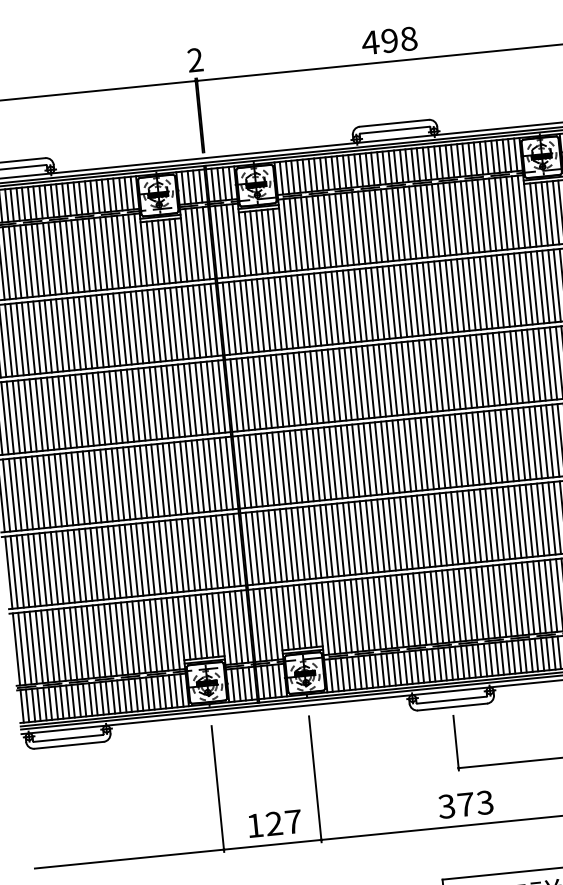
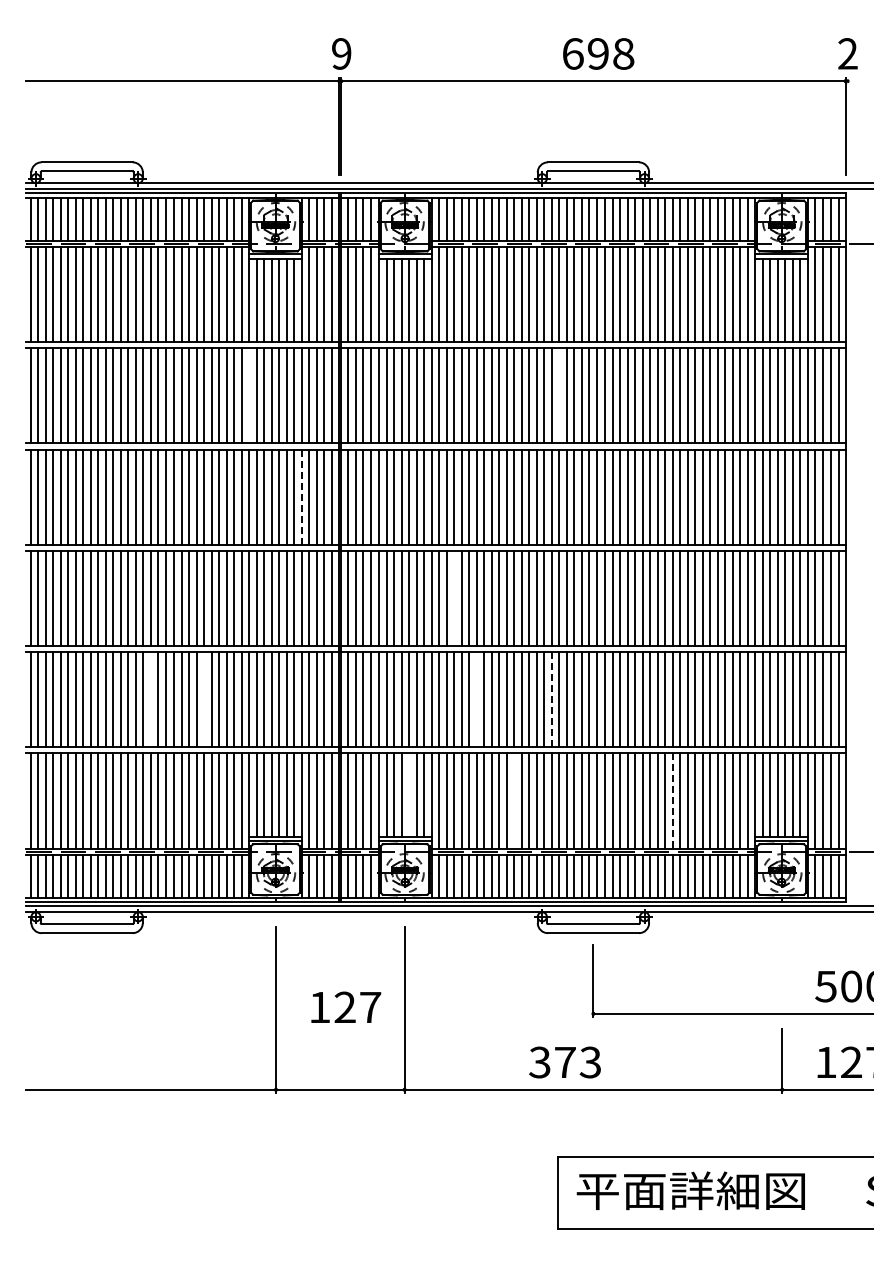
text: (370, 42) -> (572, 53), 498 -> 698
text: (195, 59) -> (341, 53), 2 -> 9
line: (386, 302) -> (559, 395), removed
line: (150, 325) -> (248, 395), removed
line: (199, 399) -> (302, 497), solid -> dashed
line: (321, 463) -> (453, 597), removed
line: (403, 533) -> (552, 699), solid -> dashed
line: (346, 538) -> (476, 699), removed
line: (139, 559) -> (203, 699), removed
line: (100, 563) -> (151, 699), removed
line: (502, 600) -> (672, 800), solid -> dashed
line: (382, 612) -> (514, 800), removed
line: (302, 616) -> (408, 794), removed
text: (465, 804) -> (564, 1062), moved
text: (275, 822) -> (346, 1006), moved

